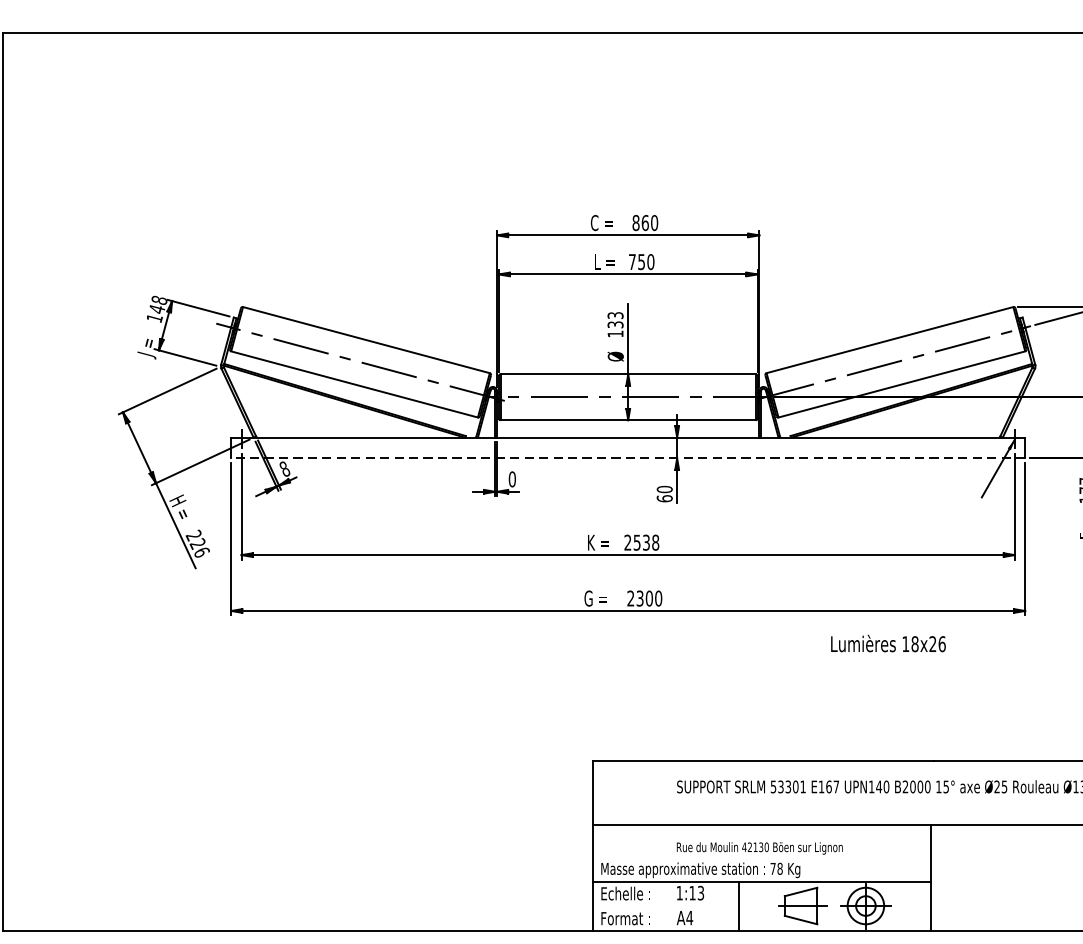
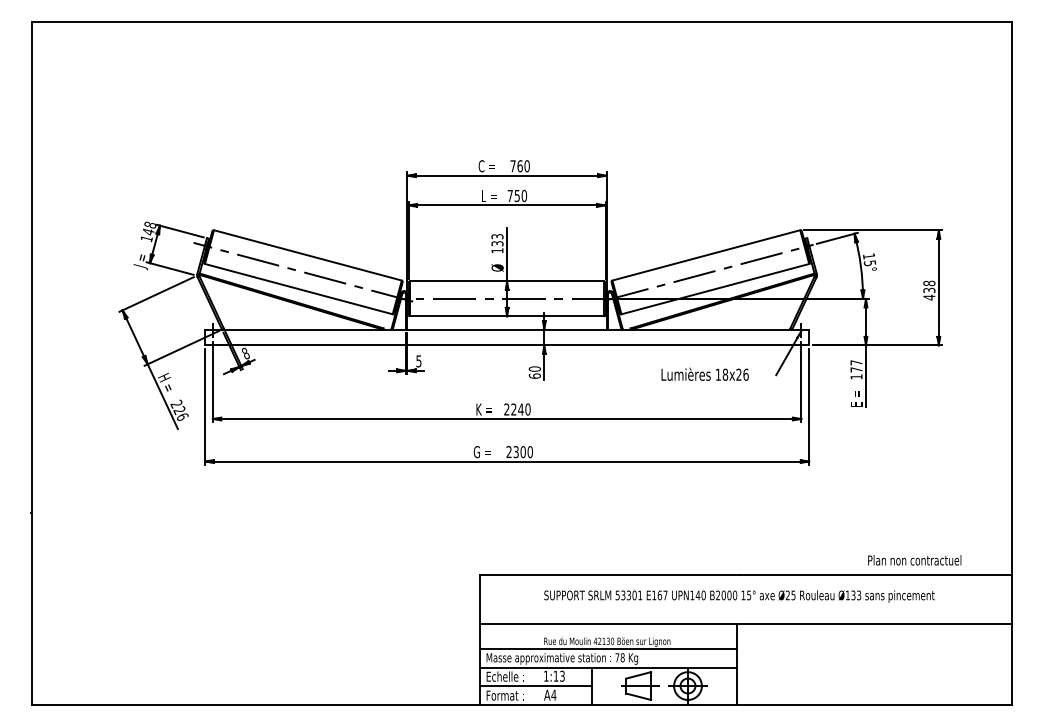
text: (635, 223) -> (512, 166), 860 -> 760
line: (627, 458) -> (506, 345), dashed -> solid
text: (511, 479) -> (418, 361), 0 -> 5
text: (645, 542) -> (520, 409), 2538 -> 2240
text: (887, 642) -> (704, 373), moved
line: (761, 856) -> (608, 648), added
line: (665, 906) -> (535, 686), added

